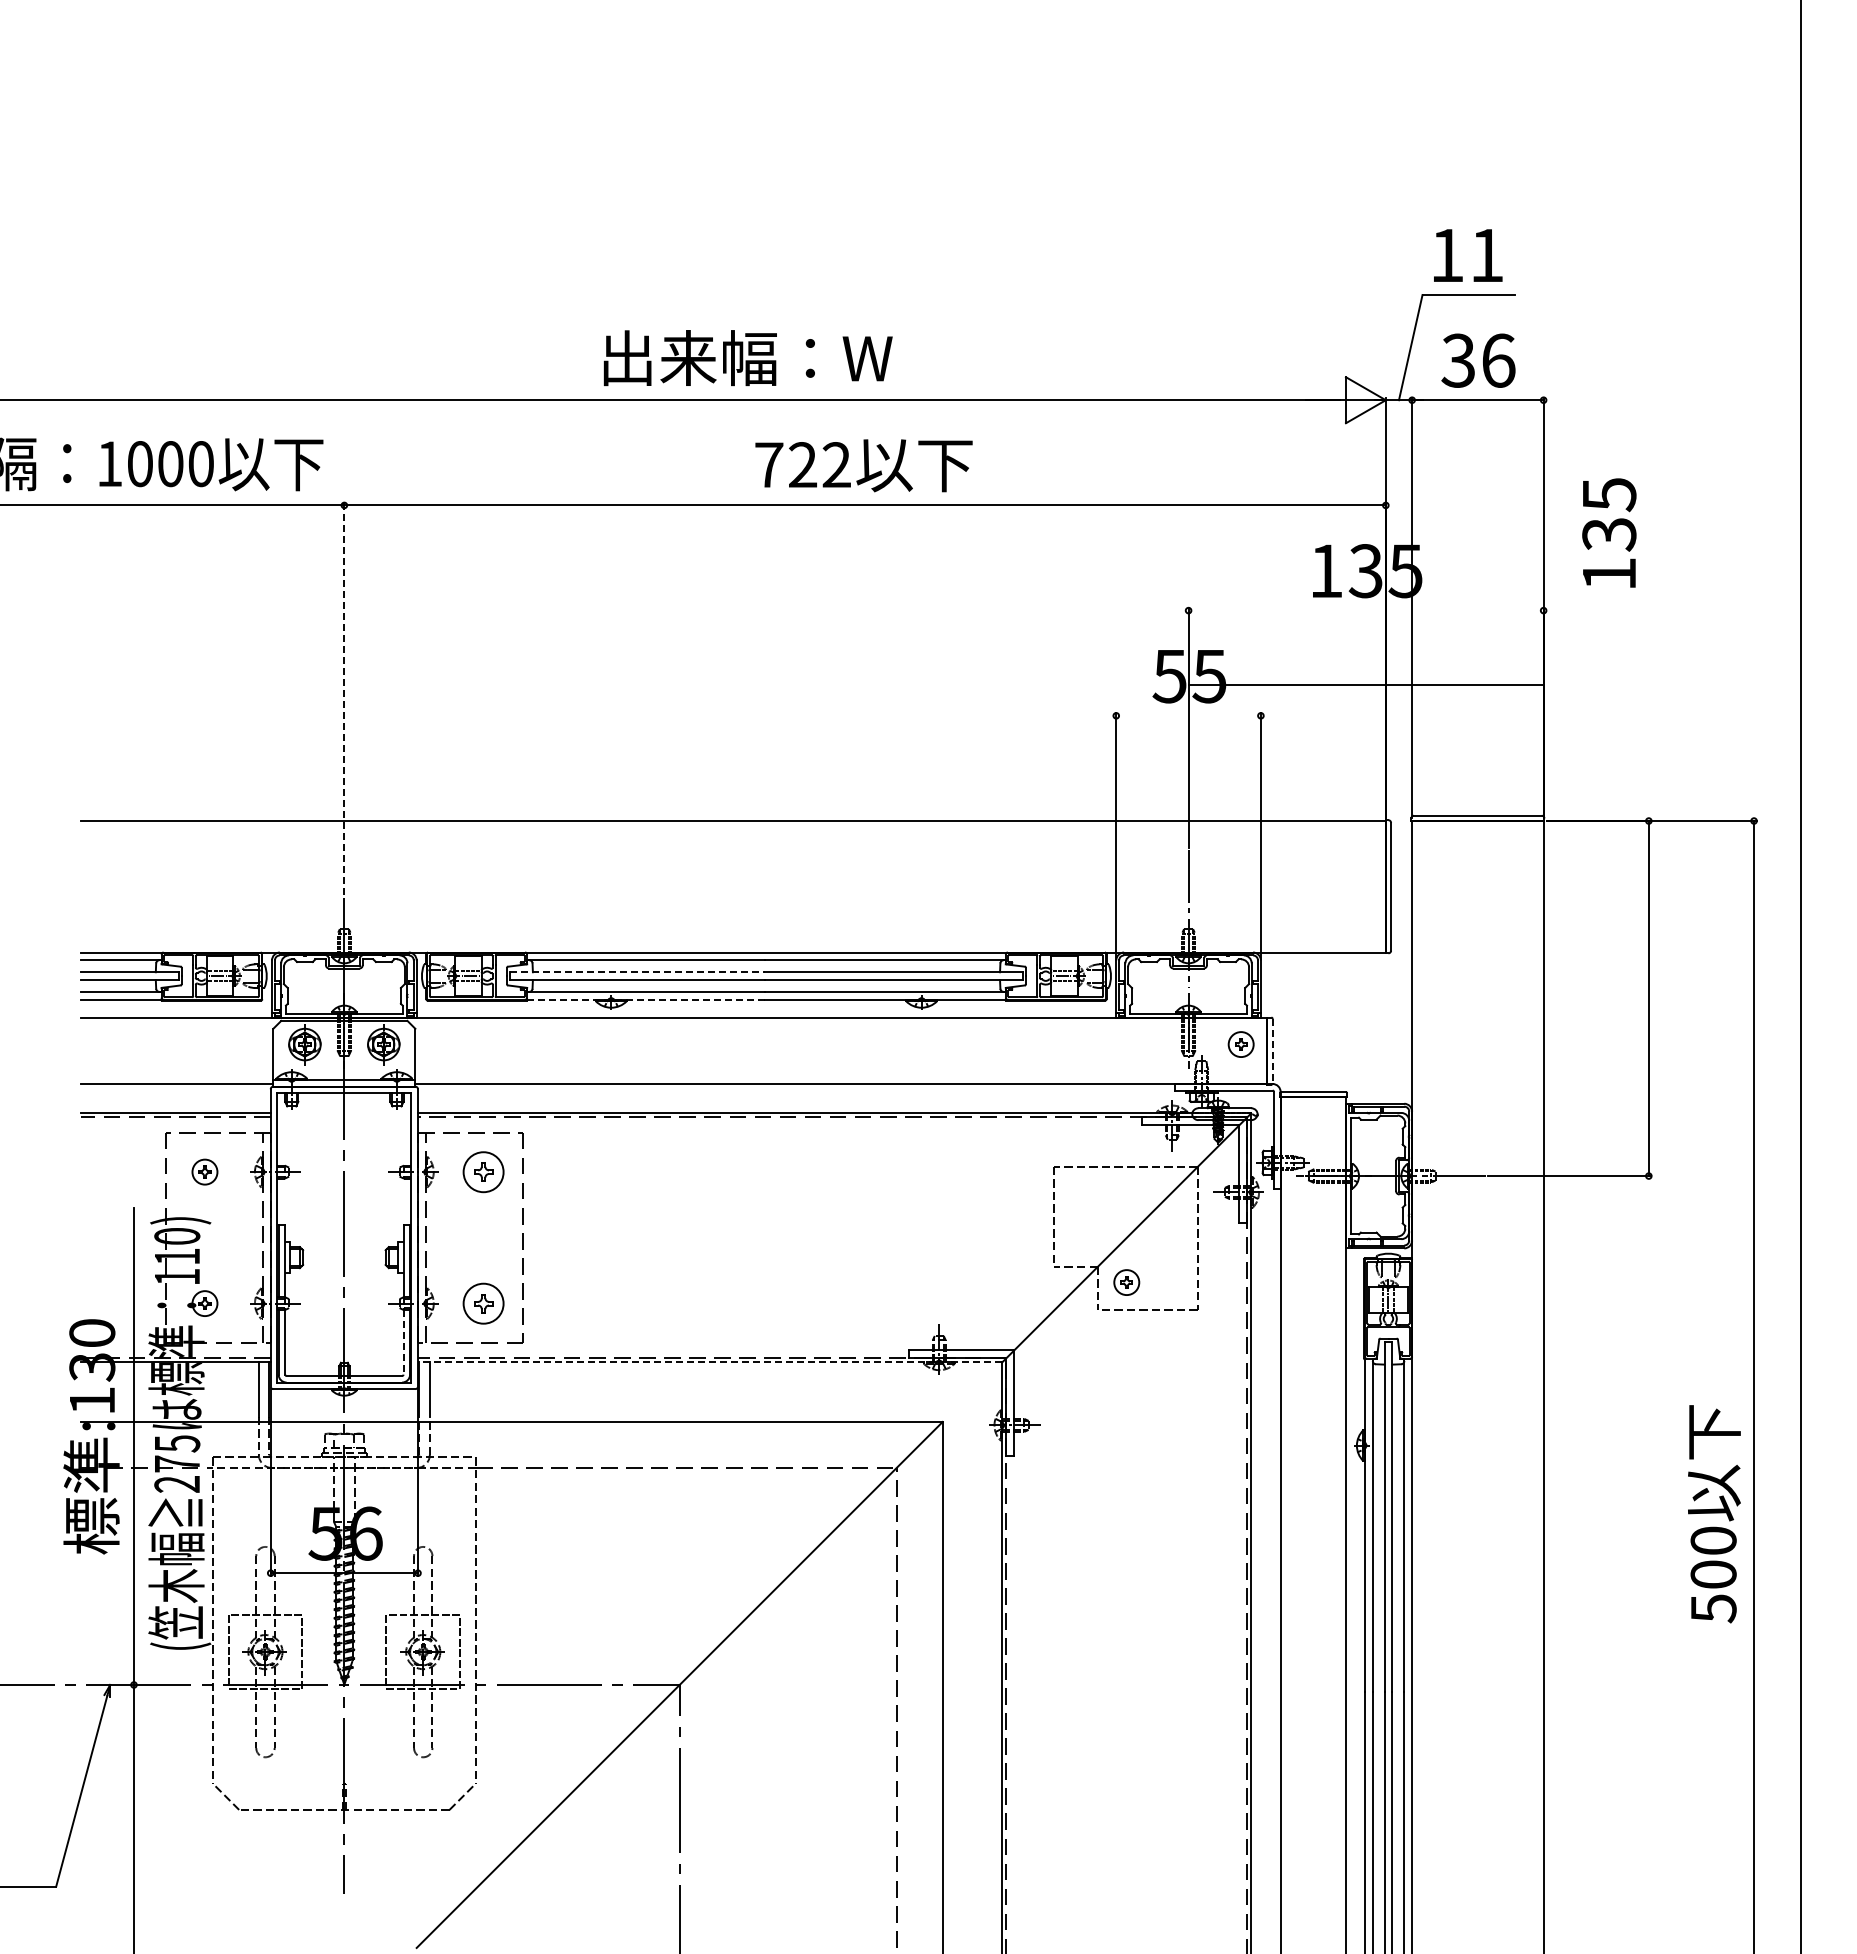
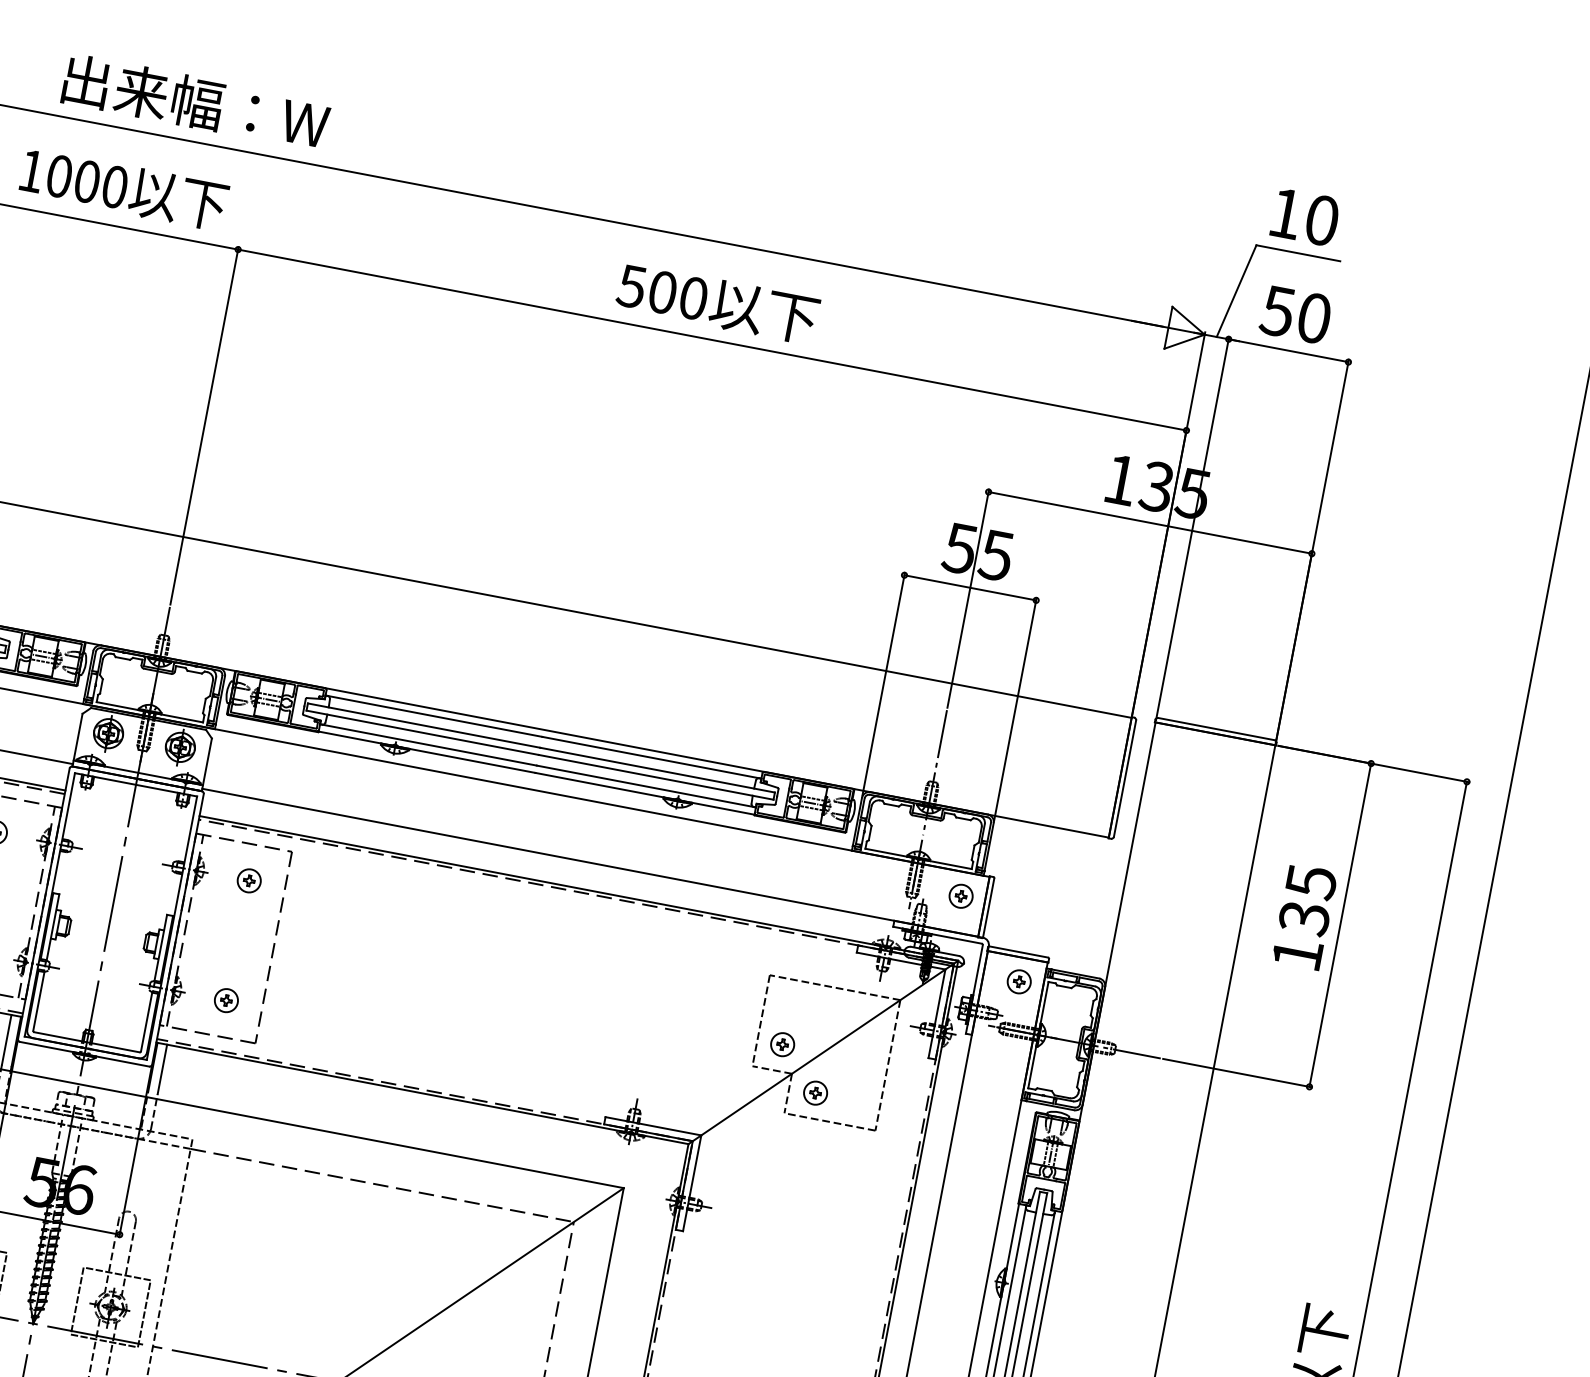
text: (1487, 255) -> (1322, 220), 11 -> 10
text: (747, 358) -> (195, 102), moved
text: (1478, 360) -> (1296, 314), 36 -> 50
text: (802, 465) -> (662, 292), 722 -> 500
text: (1609, 532) -> (1304, 916), moved
line: (1365, 684) -> (1149, 522), moved
line: (344, 698) -> (204, 425), dashed -> solid
line: (1188, 715) -> (970, 587), added
line: (637, 972) -> (423, 725), dashed -> solid
line: (646, 999) -> (427, 751), dashed -> solid
line: (1272, 1051) -> (988, 908), dashed -> solid
part: (1319, 1123) -> (1018, 981), added
part: (483, 1171) -> (249, 880), size x0.62
part: (1081, 1237) -> (782, 1044), added
part: (483, 1303) -> (226, 1000), size x0.62
line: (403, 1342) -> (146, 1022), dashed -> solid
line: (709, 1362) -> (421, 1093), dashed -> solid

